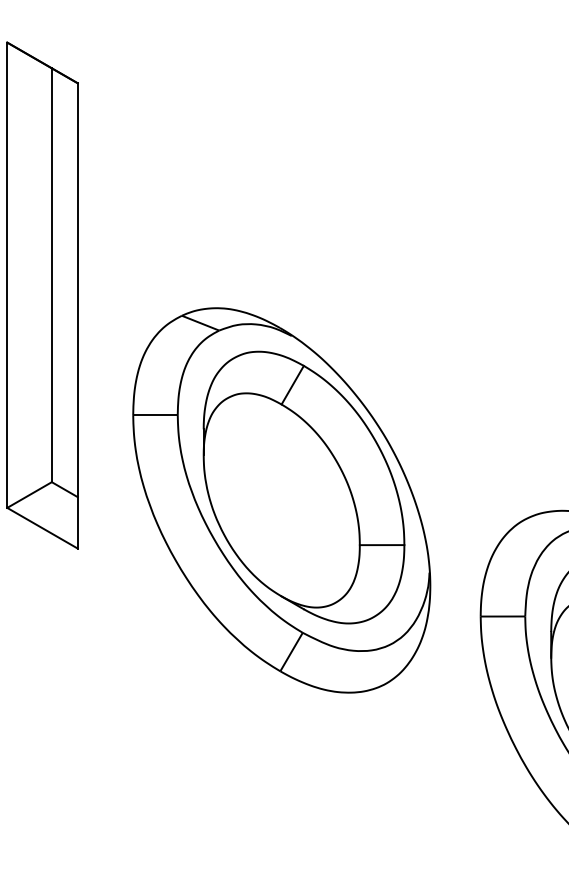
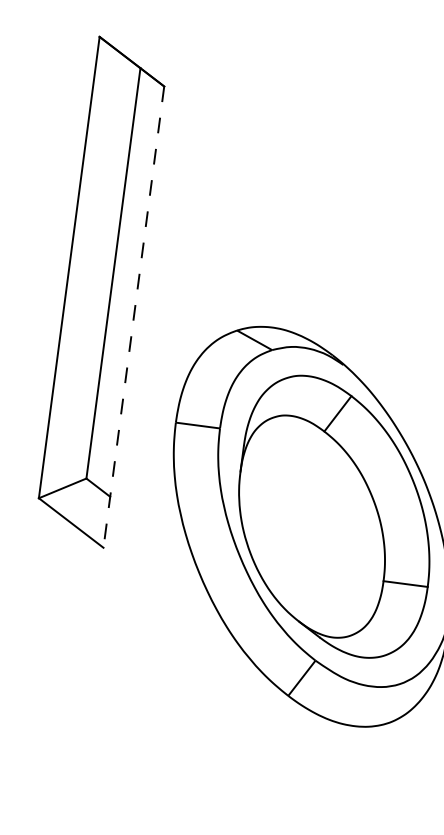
line: (77, 315) -> (133, 316), solid -> dashed

